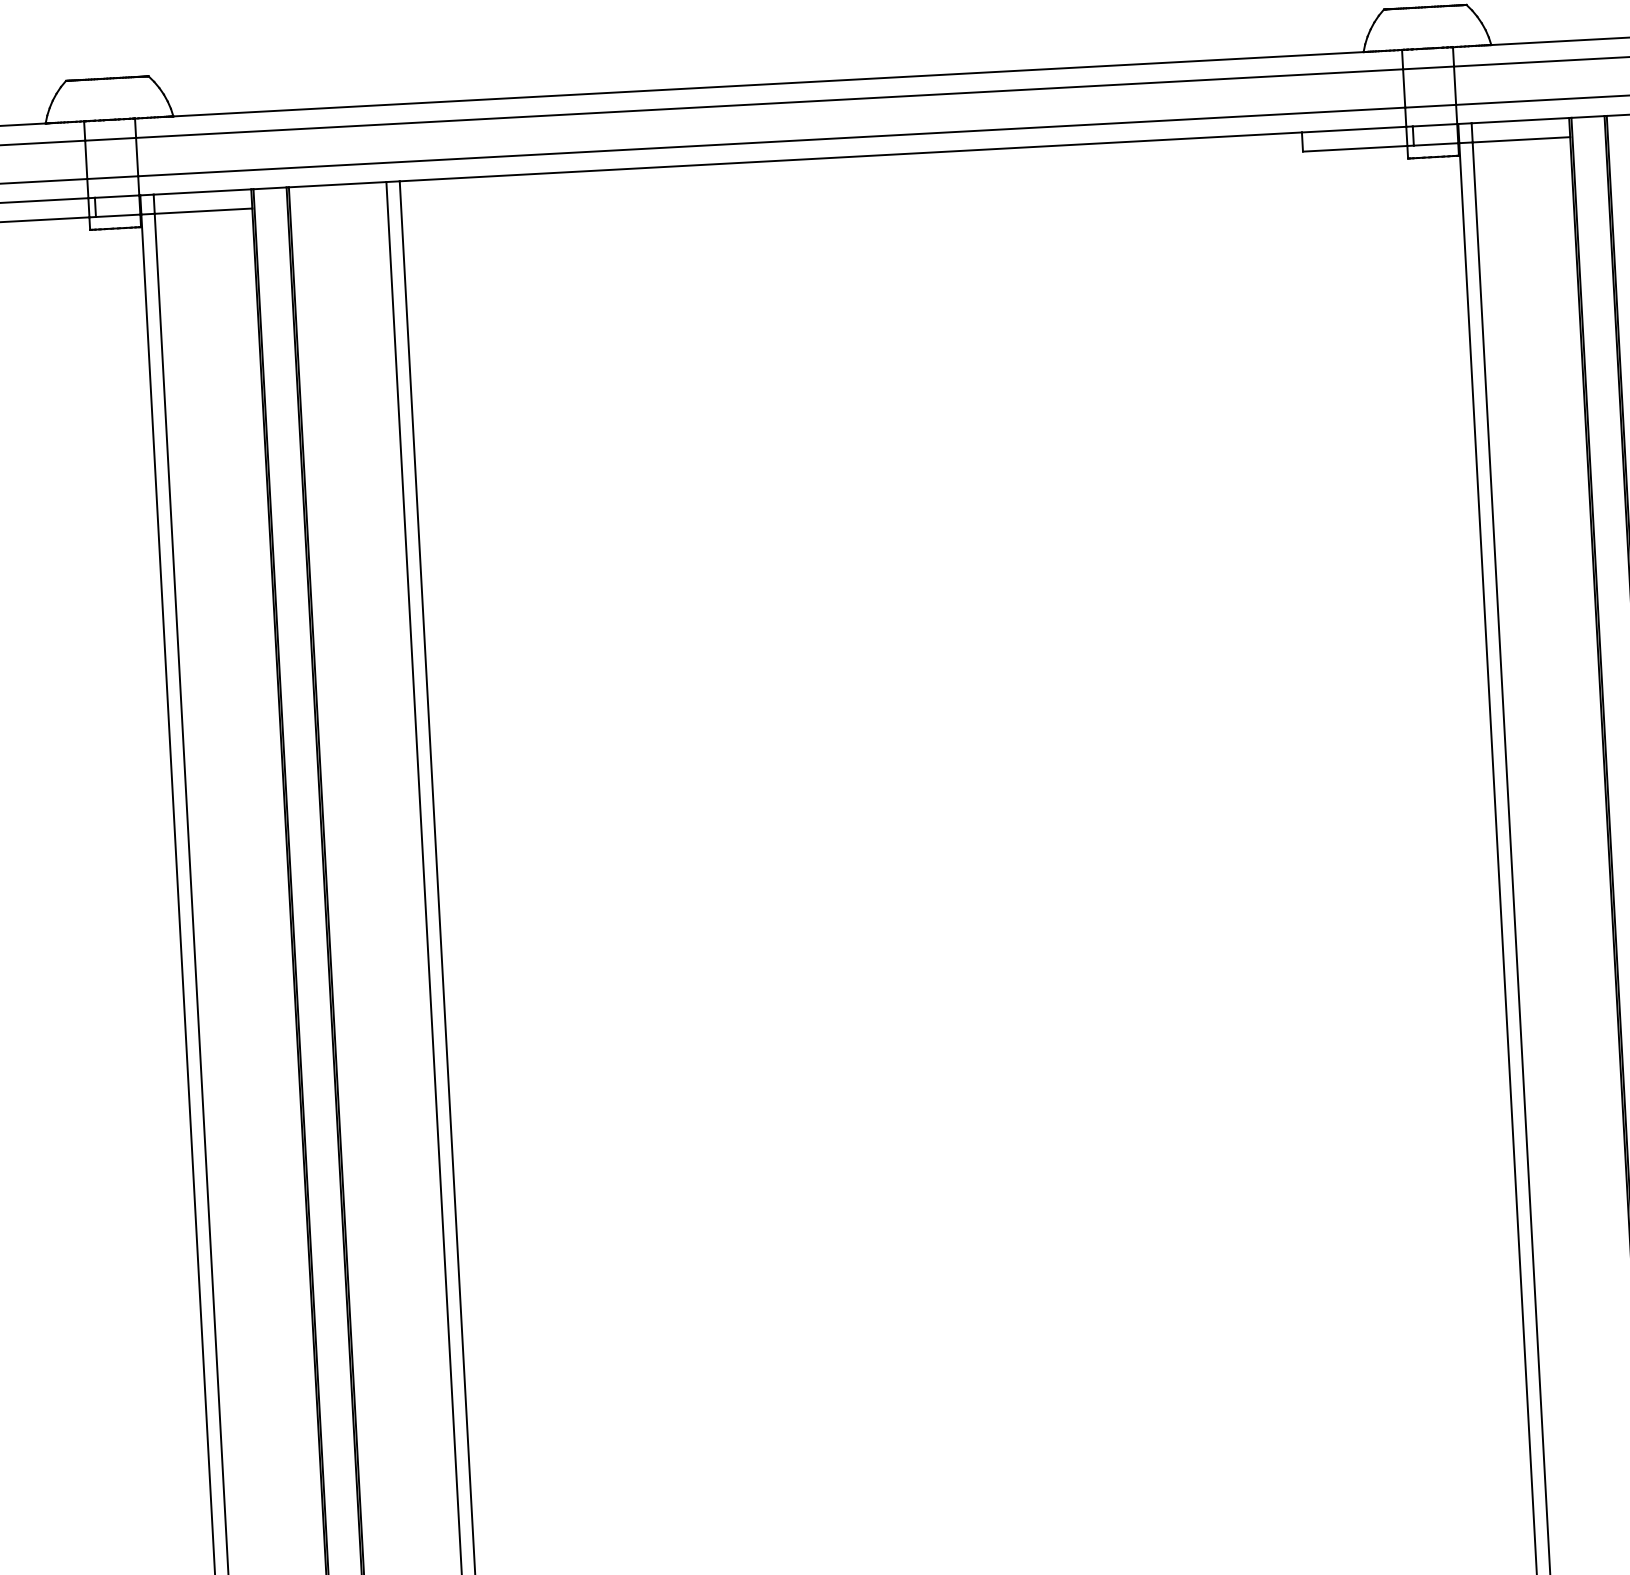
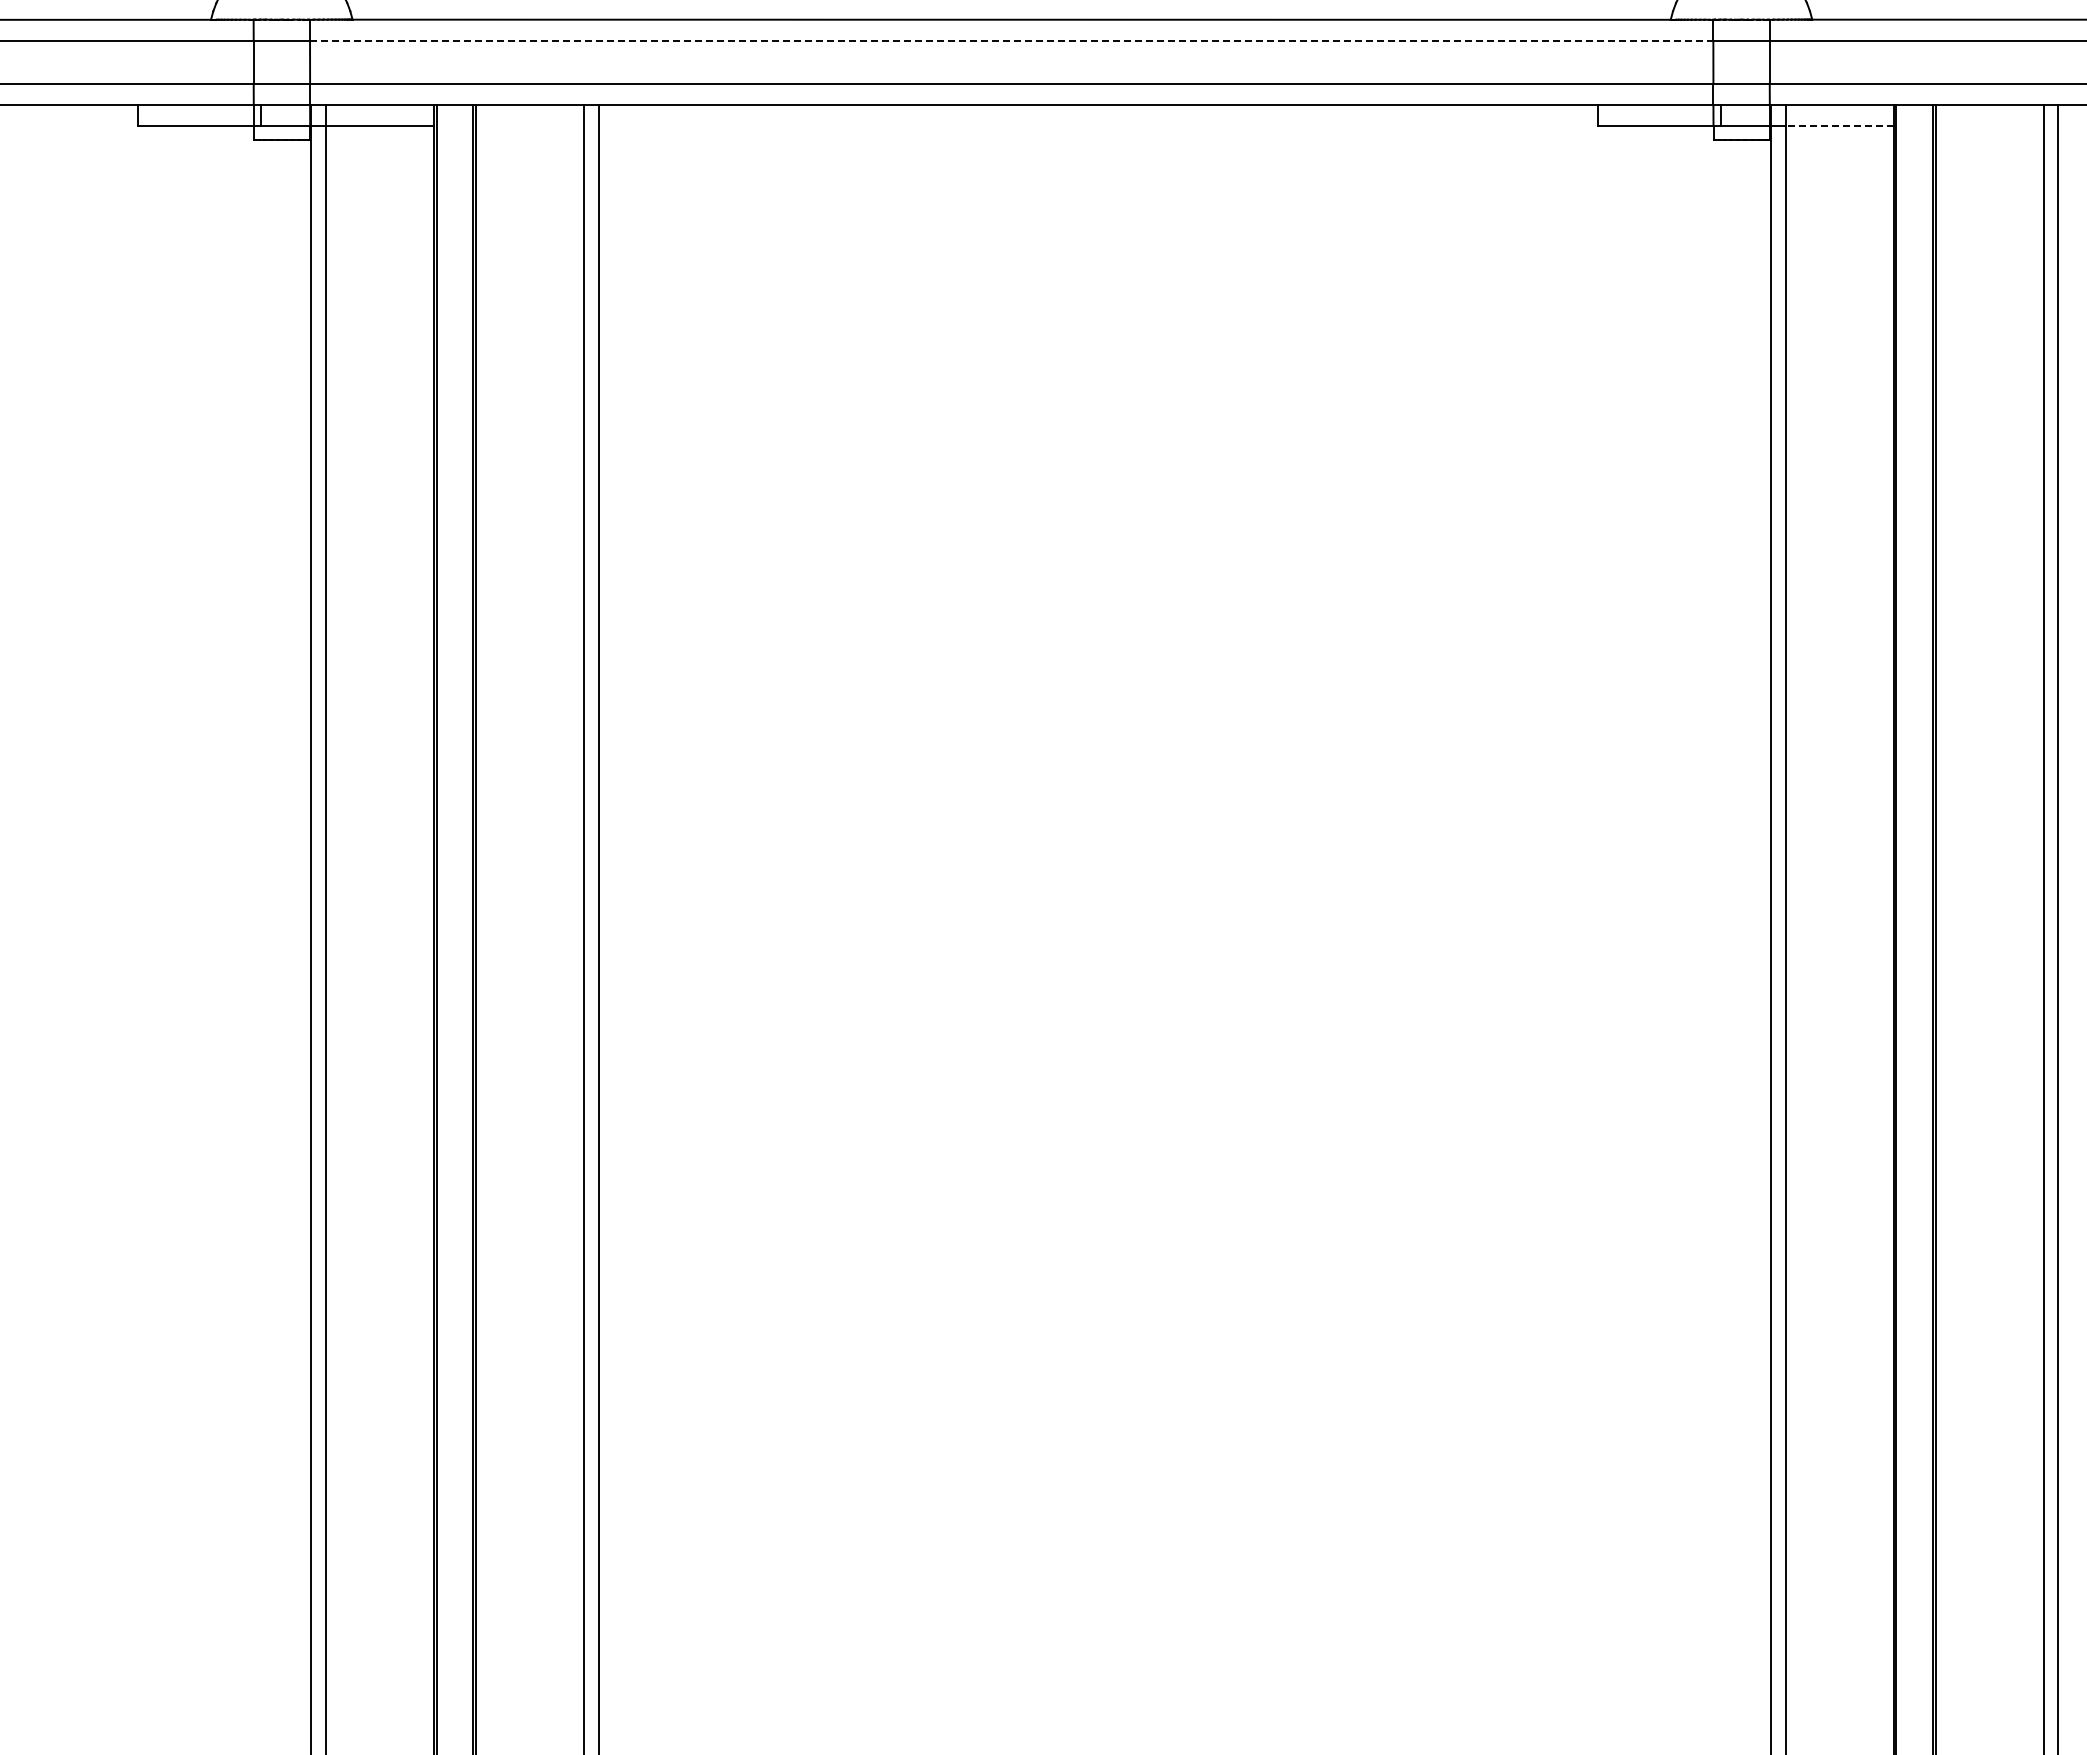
line: (769, 103) -> (1011, 41), solid -> dashed
line: (1521, 140) -> (1839, 126), solid -> dashed

